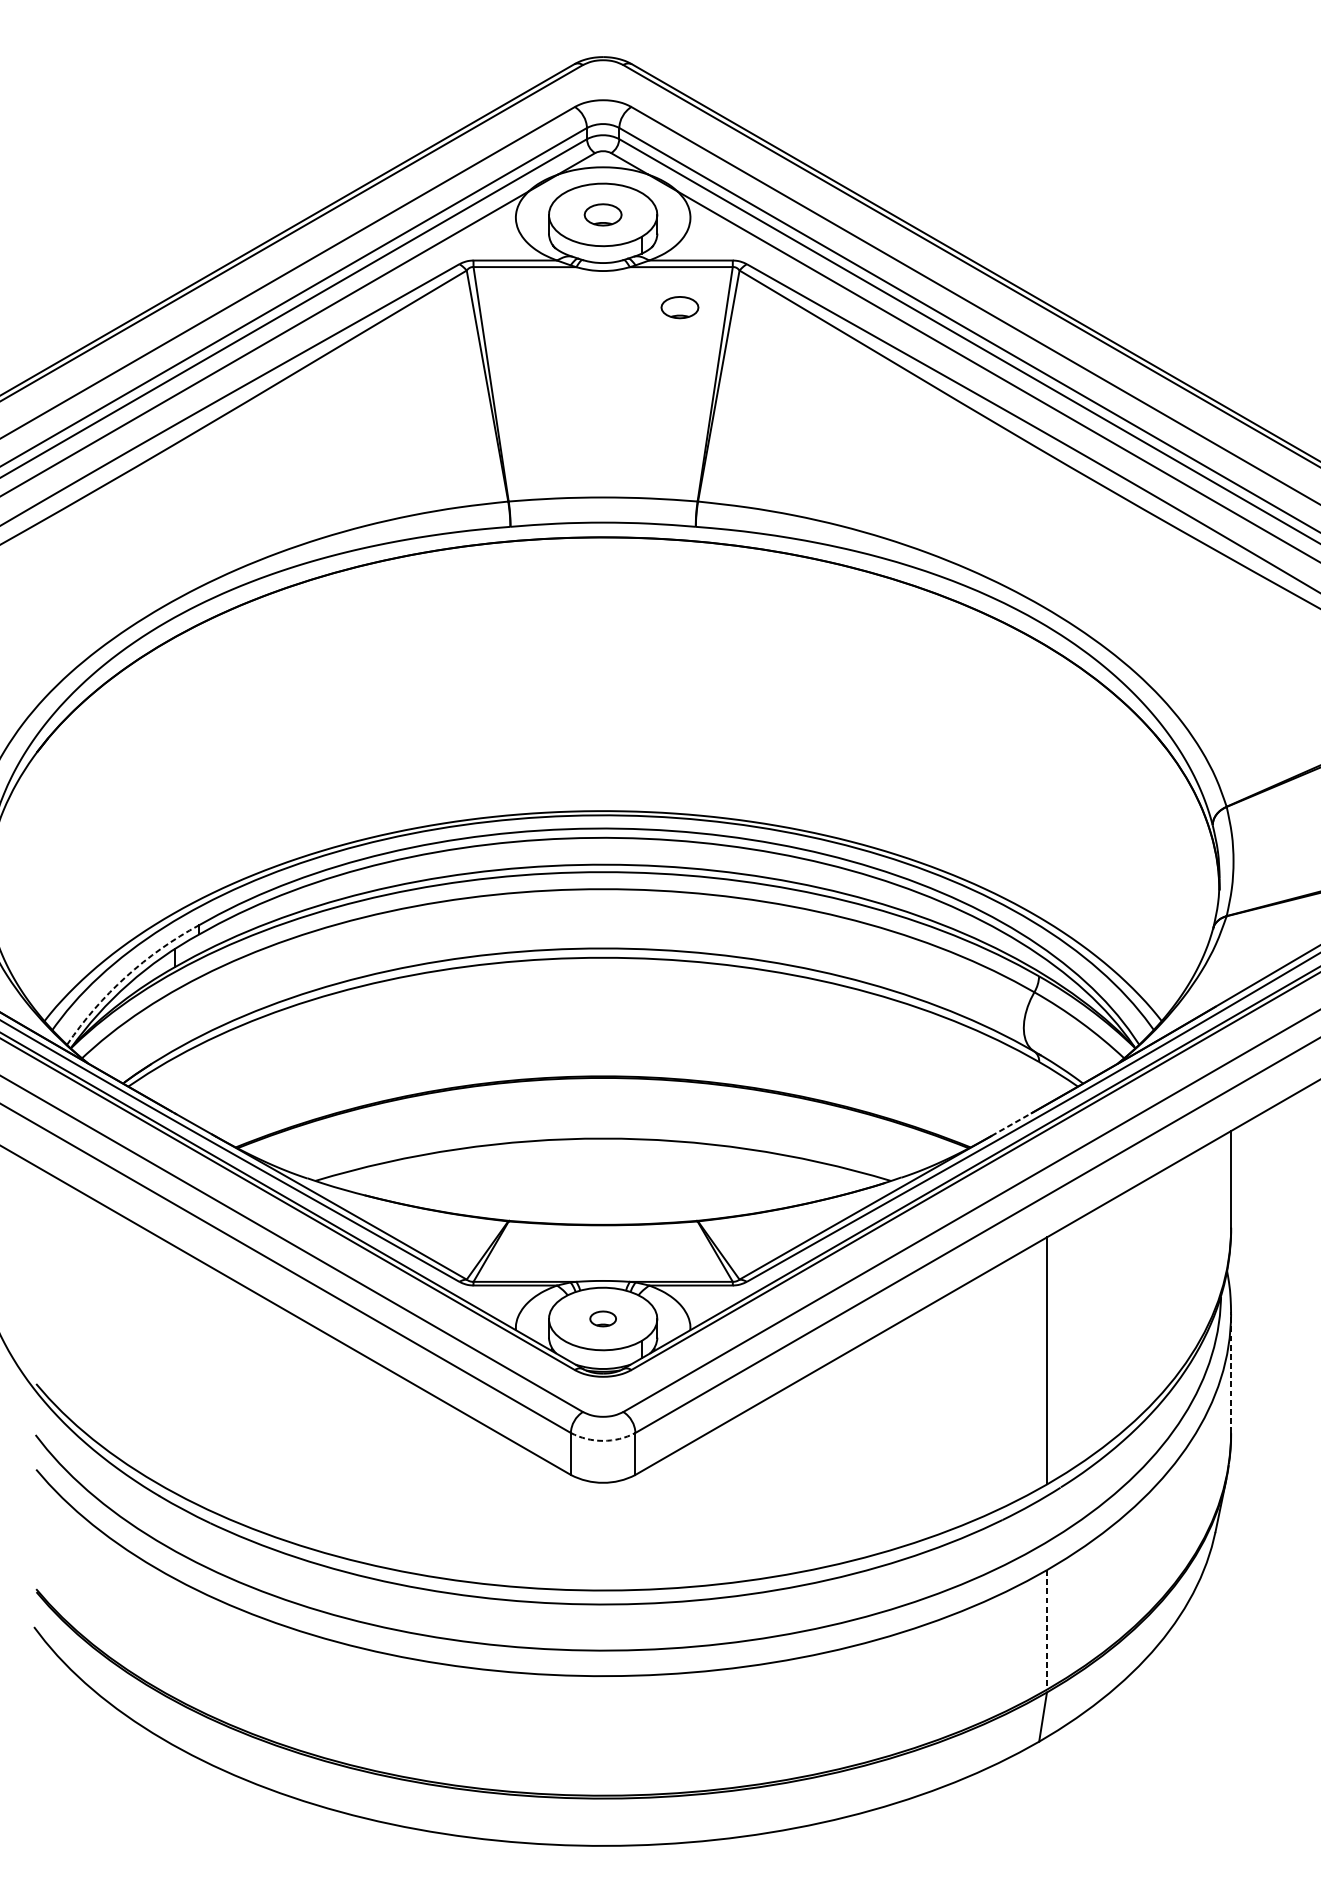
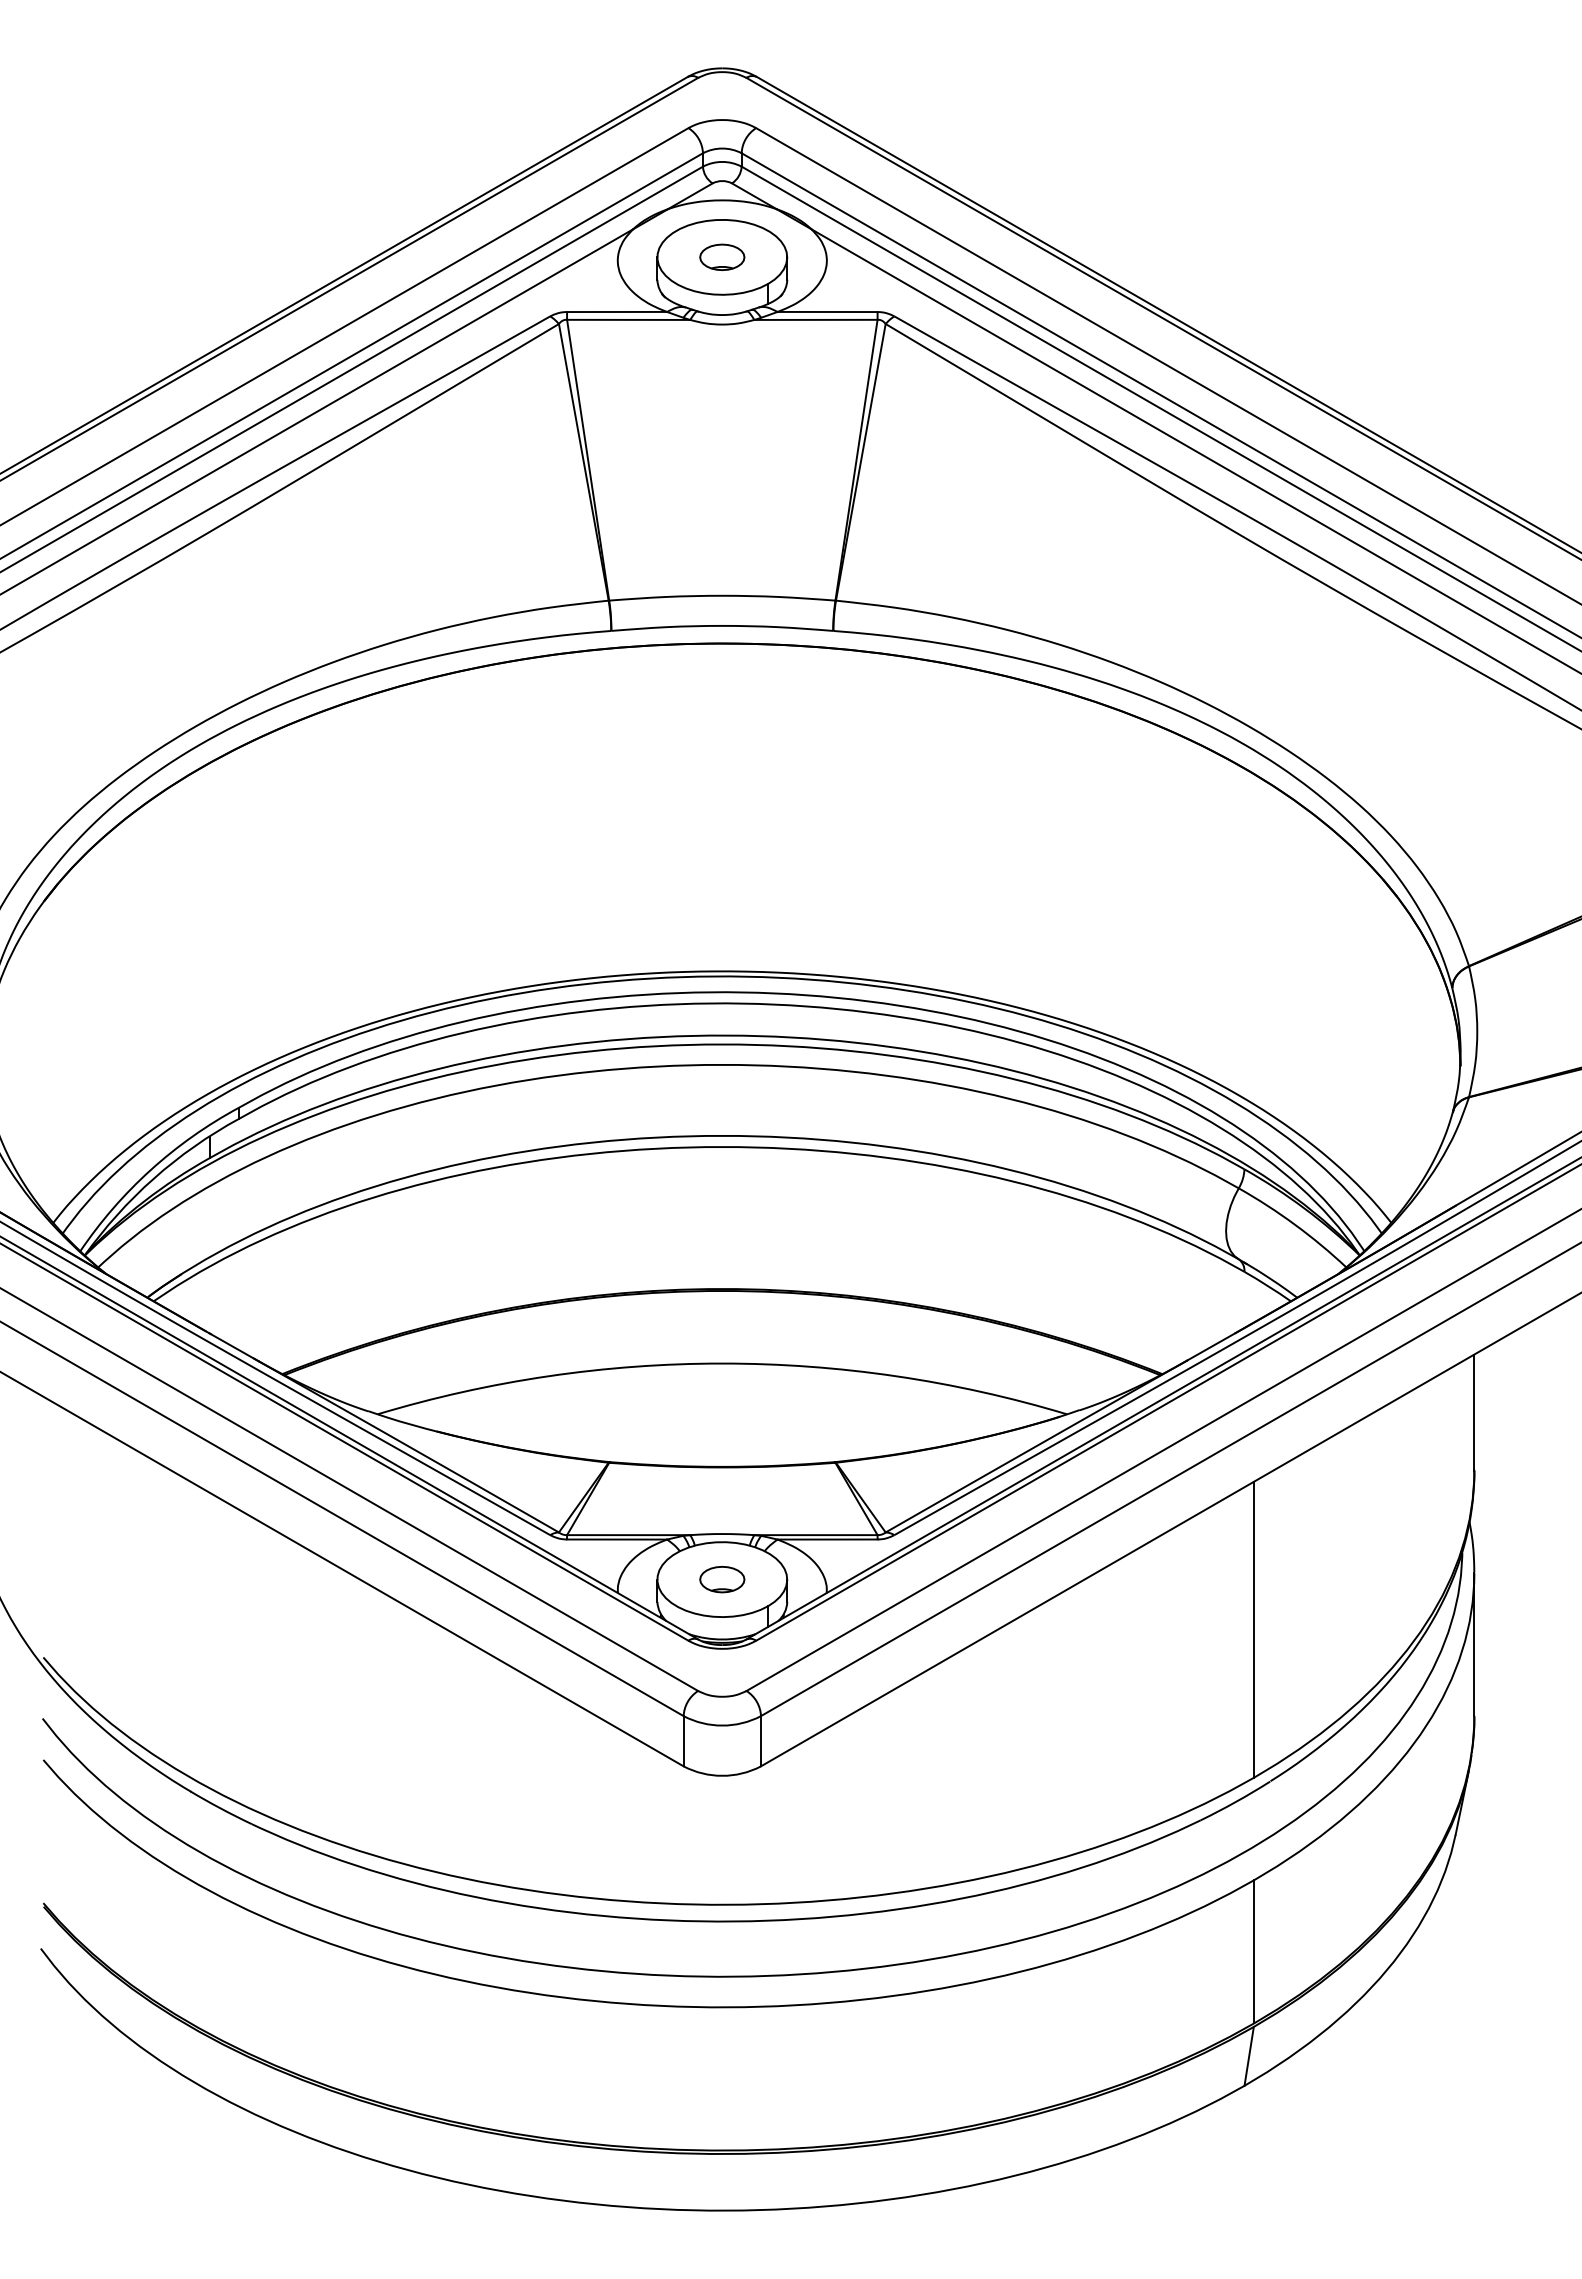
part: (680, 307) -> (814, 368), removed
arc: (125, 976) -> (150, 1169), dashed -> solid
line: (1011, 1124) -> (1211, 1346), dashed -> solid
part: (603, 1318) -> (722, 1579), size x1.43
line: (1231, 1373) -> (1474, 1644), dashed -> solid
arc: (603, 1440) -> (722, 1725), dashed -> solid
line: (1047, 1629) -> (1254, 1951), dashed -> solid

